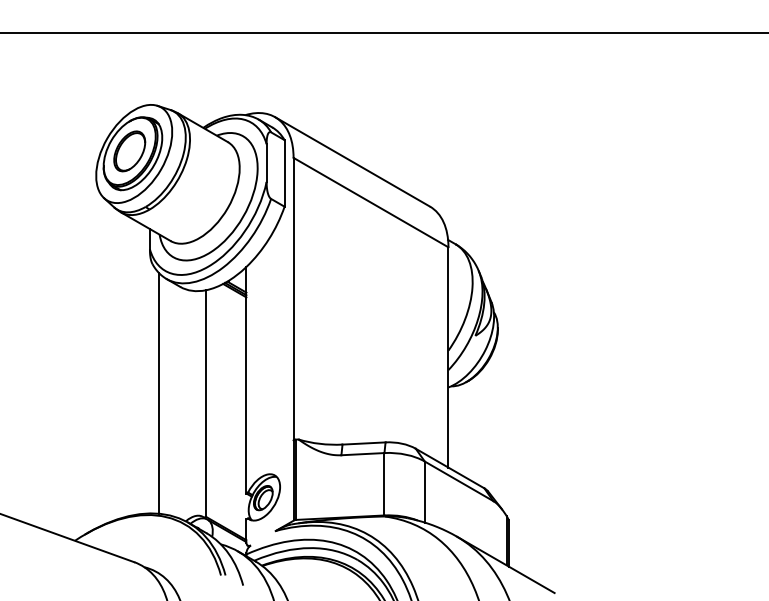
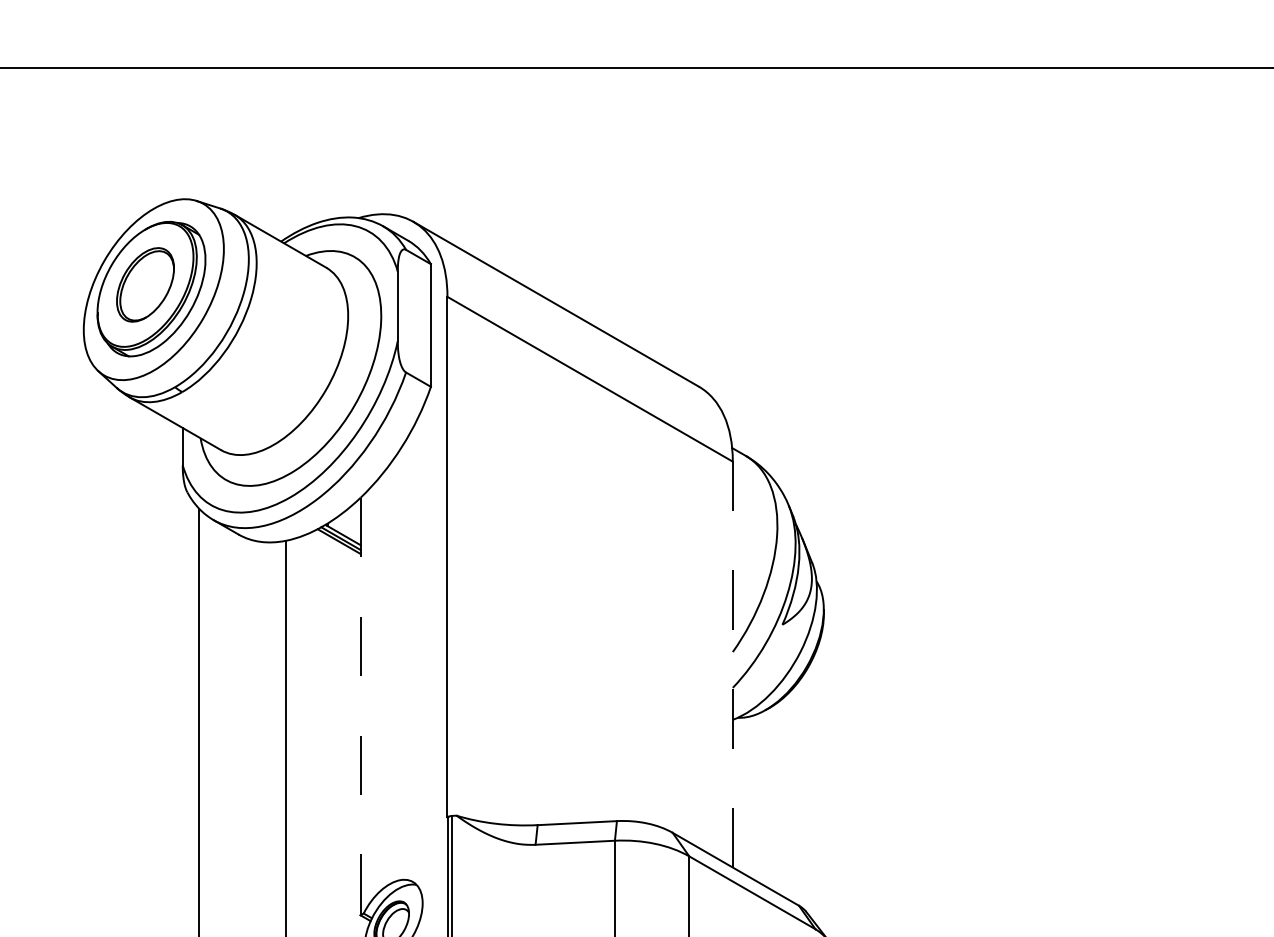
line: (448, 356) -> (732, 662), solid -> dashed
line: (246, 380) -> (360, 707), solid -> dashed

